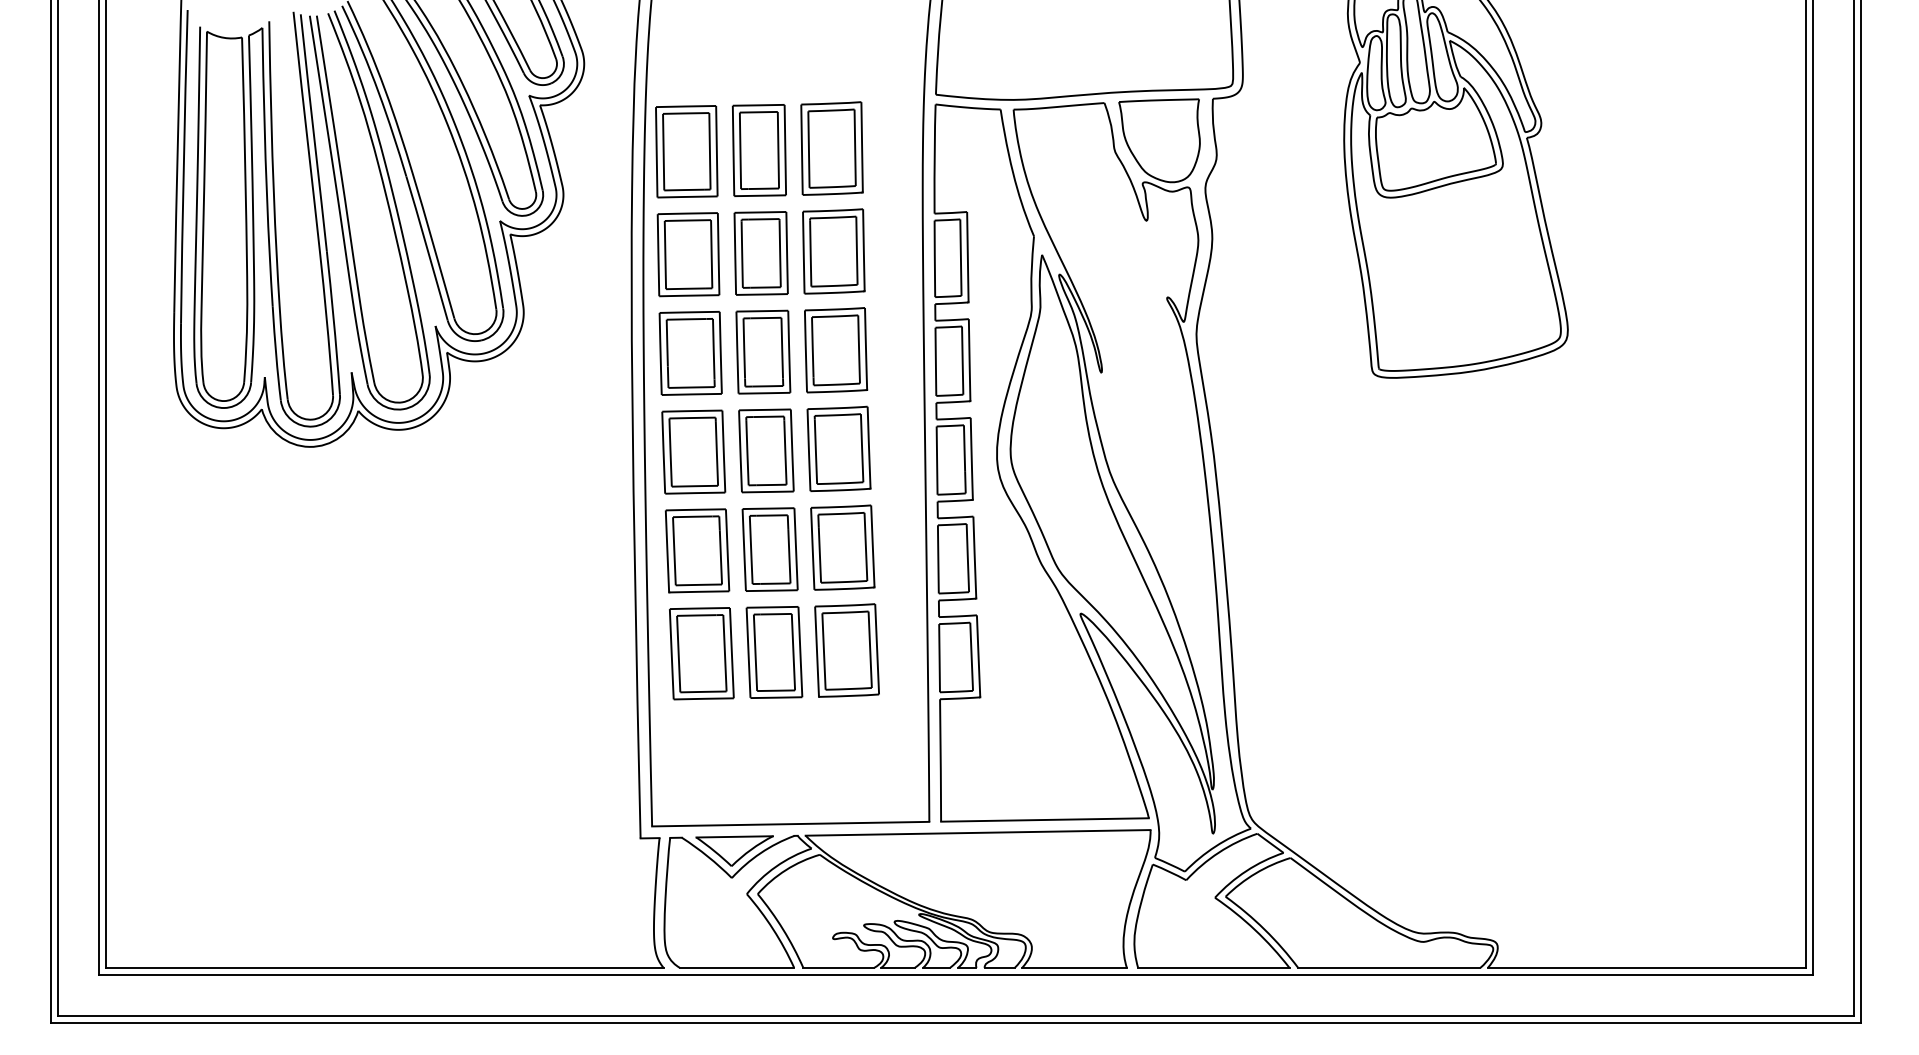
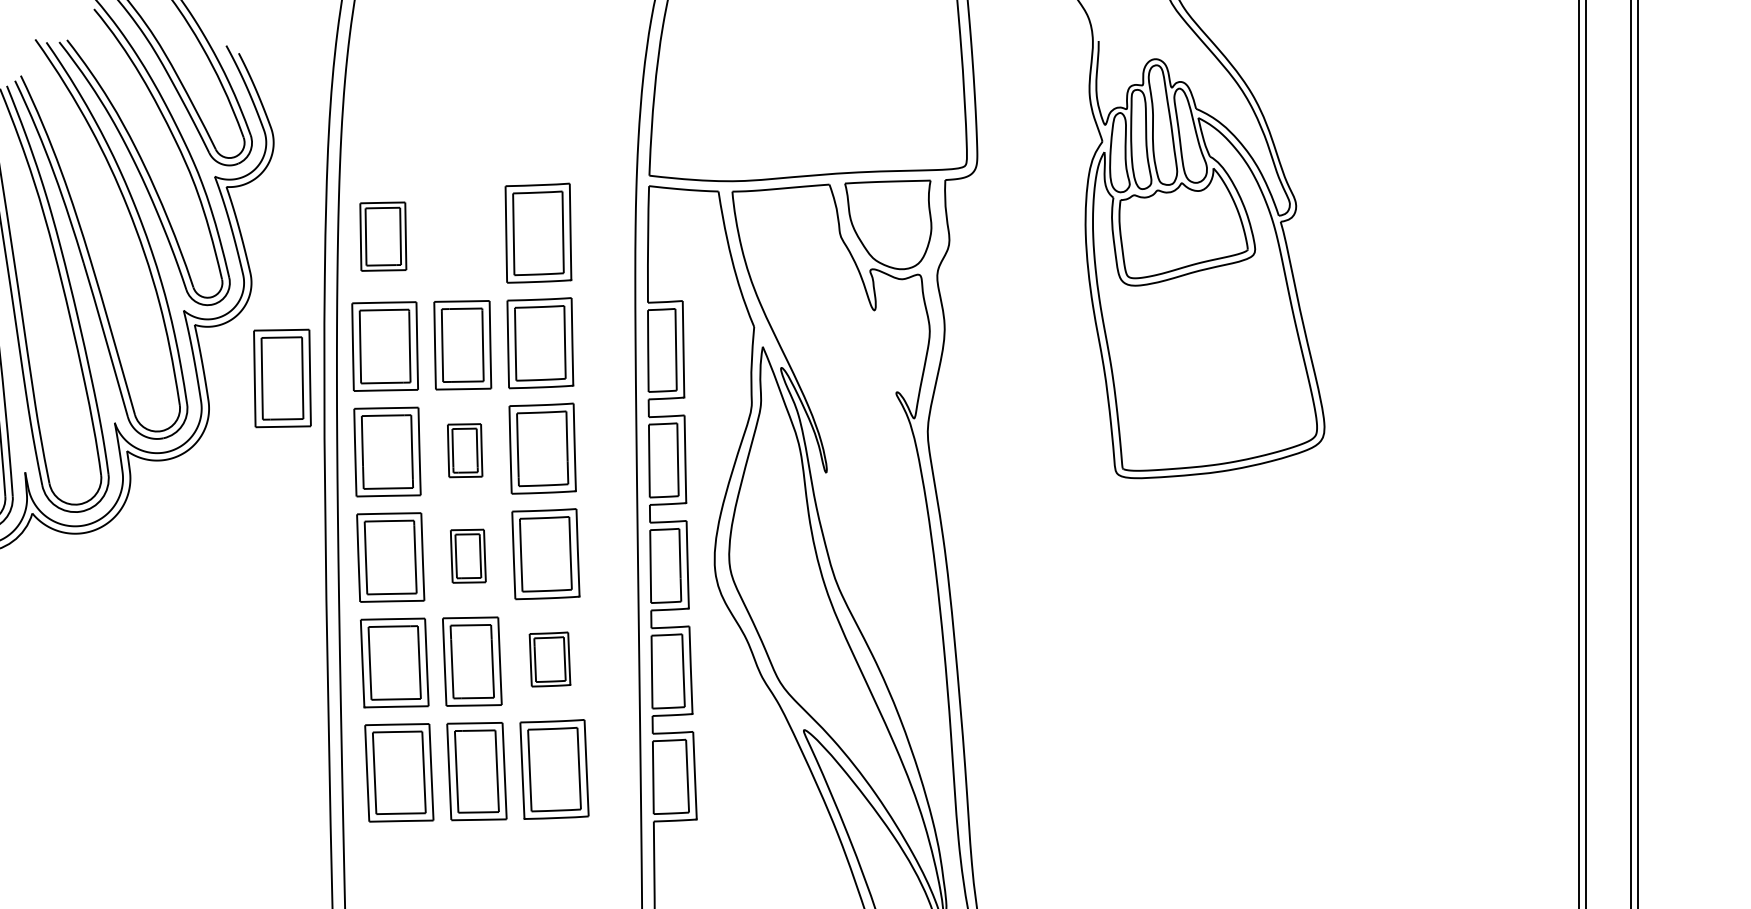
part: (758, 150) -> (281, 378), moved
part: (686, 151) -> (382, 236), size x0.7
part: (763, 351) -> (465, 450), size x0.6
part: (766, 450) -> (468, 555), size x0.6
part: (842, 547) -> (549, 659), size x0.6

